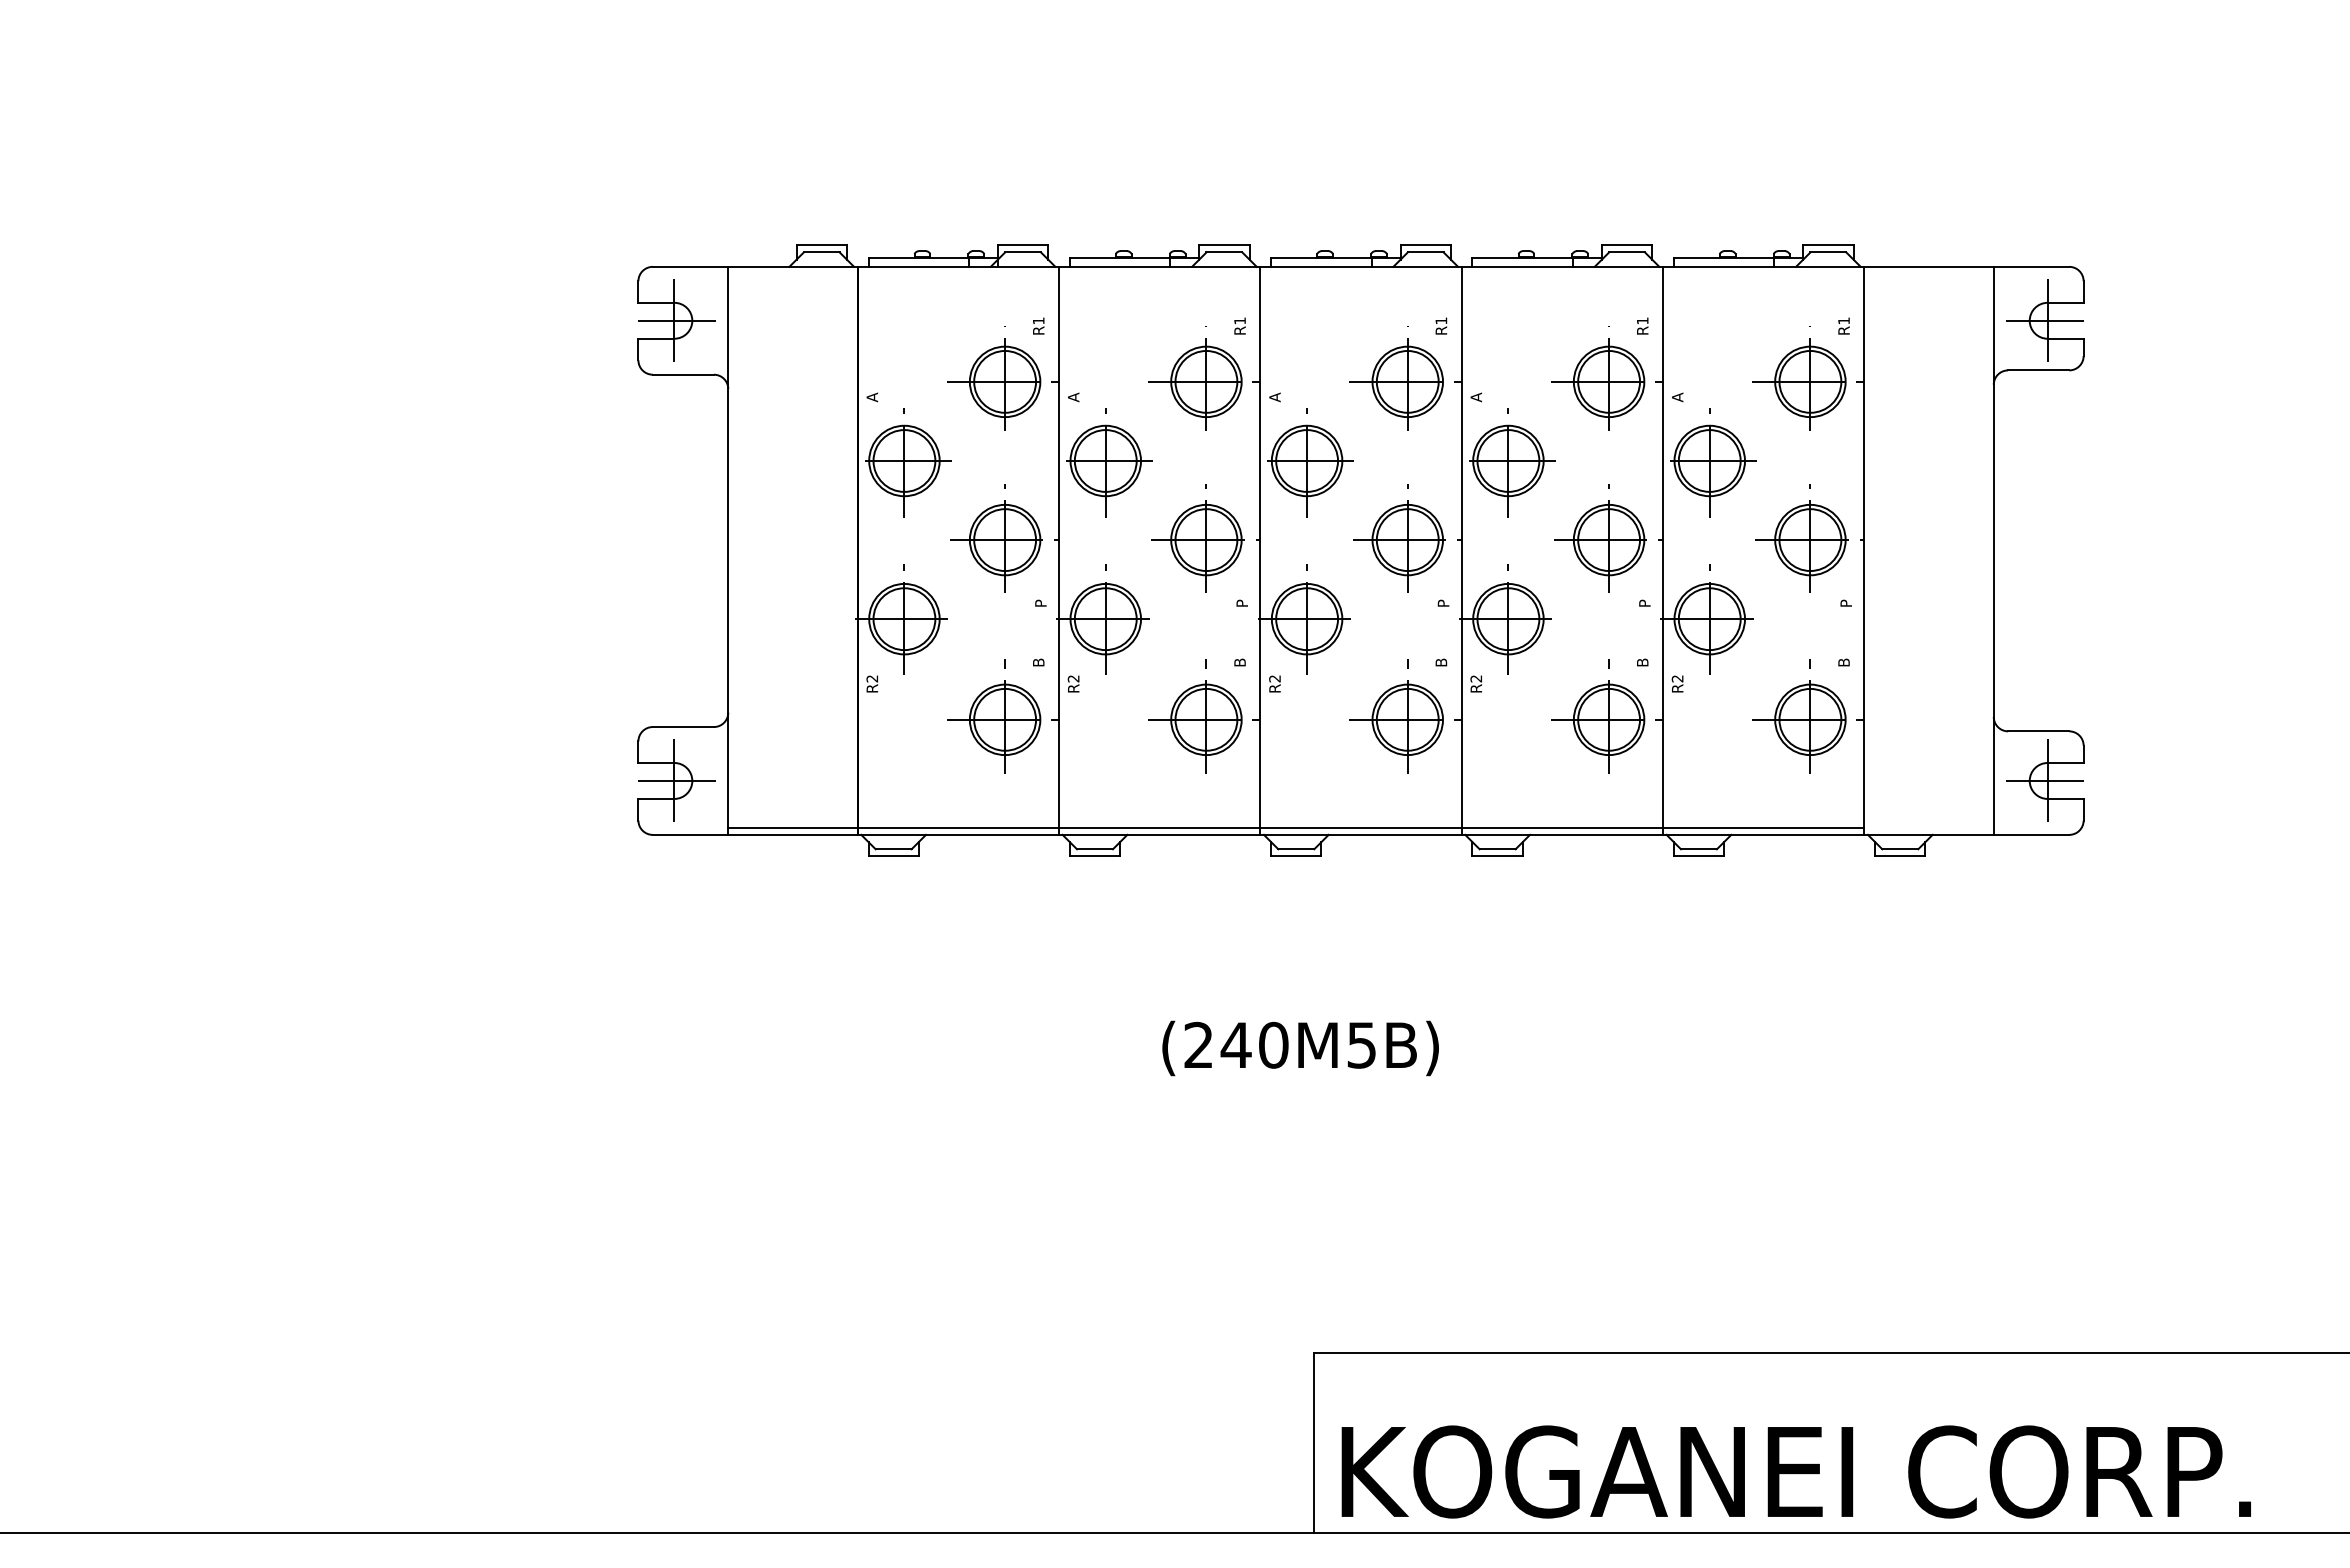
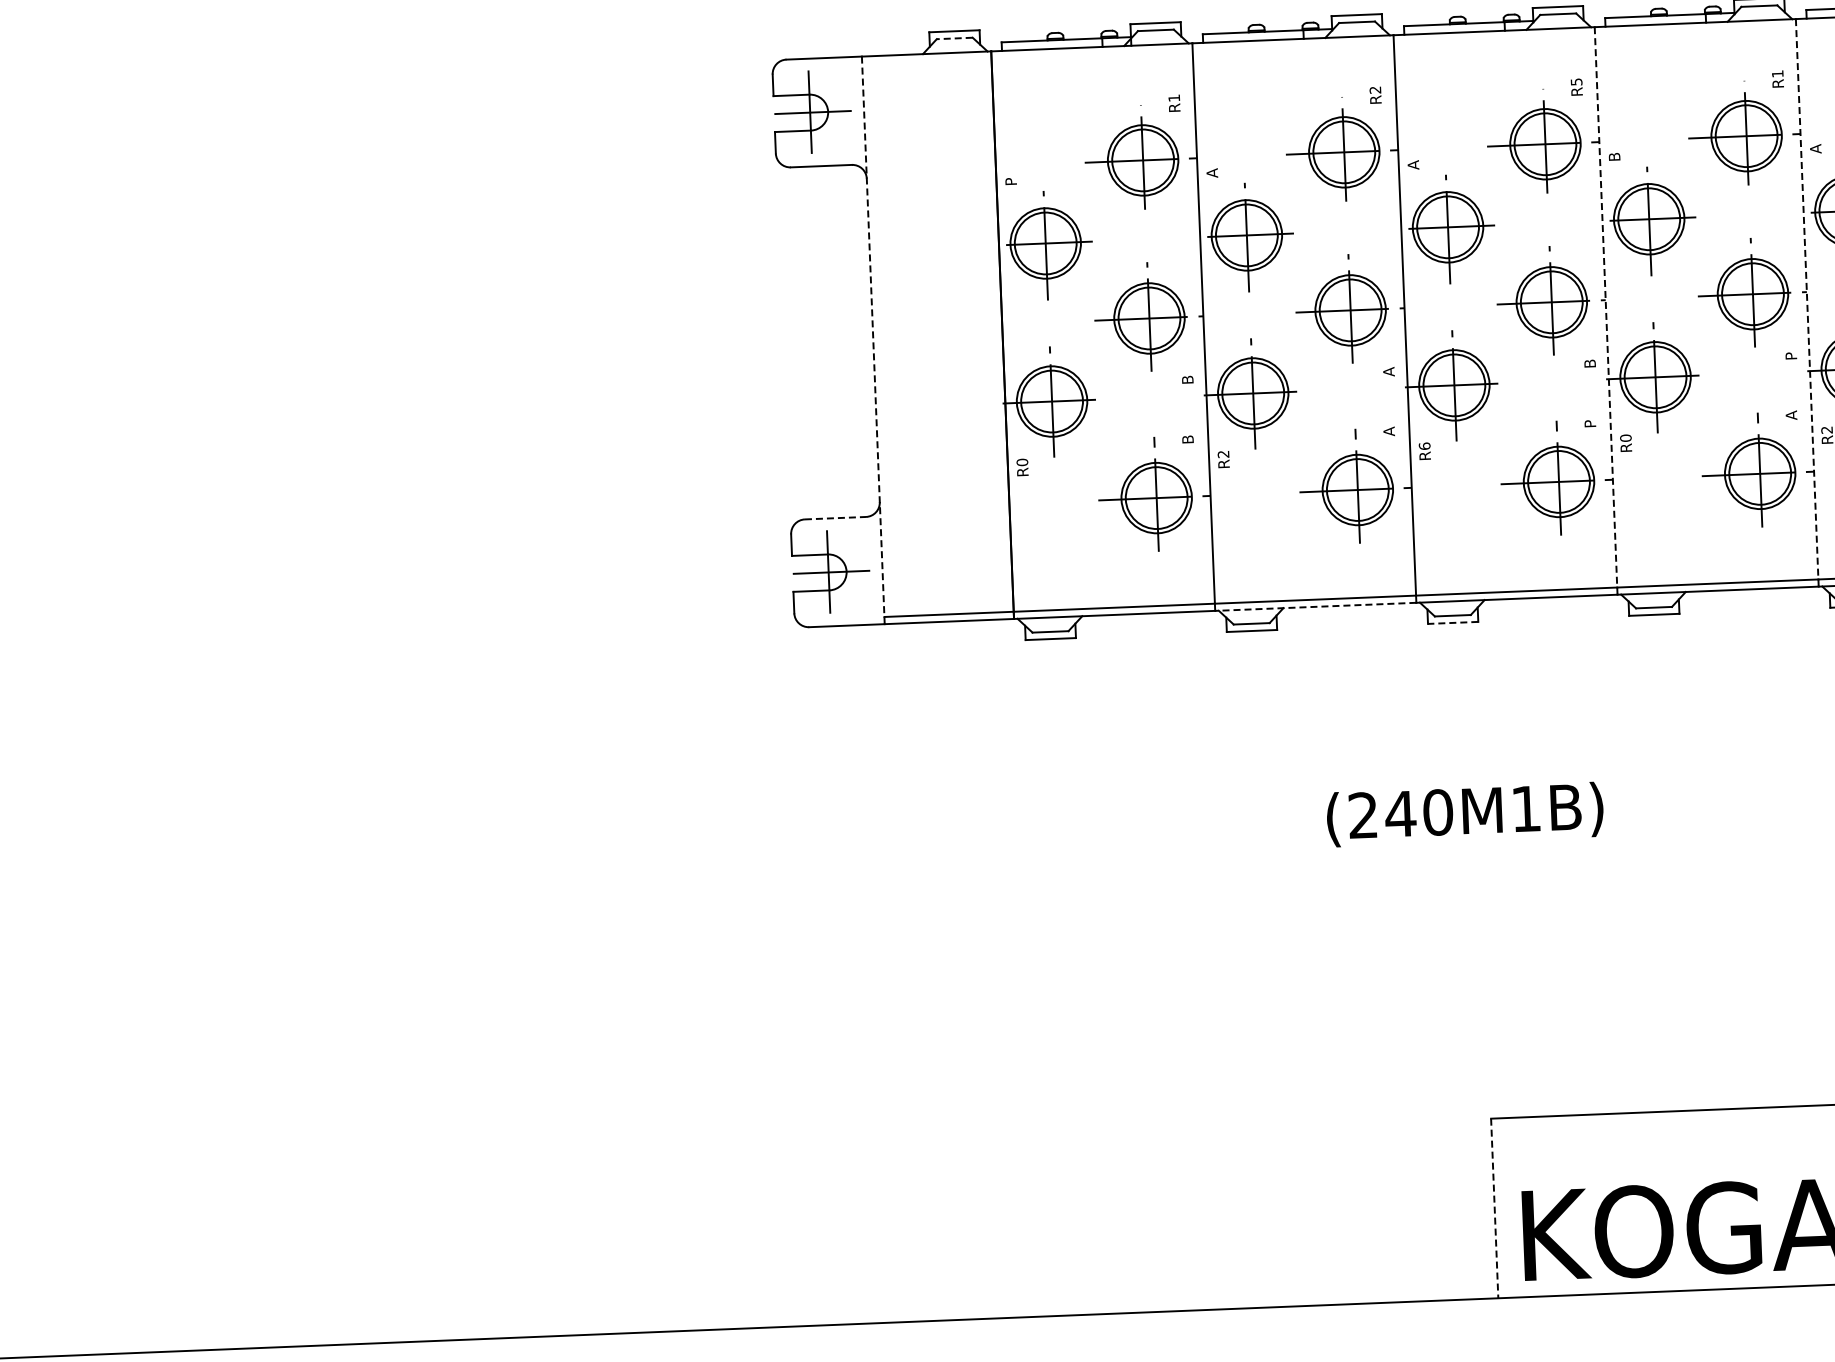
line: (821, 252) -> (954, 38), solid -> dashed
text: (1239, 320) -> (1374, 89), R1 -> R2
text: (1441, 320) -> (1576, 81), R1 -> R5
text: (872, 397) -> (1011, 181), A -> P
text: (1476, 397) -> (1614, 157), A -> B
line: (1461, 550) -> (1605, 310), solid -> dashed
line: (1663, 550) -> (1807, 302), solid -> dashed
line: (728, 551) -> (873, 340), solid -> dashed
text: (1040, 602) -> (1187, 379), P -> B
text: (1241, 602) -> (1388, 371), P -> A
text: (1443, 602) -> (1590, 363), P -> B
text: (1441, 661) -> (1590, 422), B -> P
text: (1239, 662) -> (1388, 431), B -> A
text: (1642, 662) -> (1791, 415), B -> A
text: (872, 678) -> (1022, 462), R2 -> R0
text: (1274, 678) -> (1424, 445), R2 -> R6
text: (1476, 678) -> (1626, 437), R2 -> R0
line: (683, 727) -> (835, 518), solid -> dashed
line: (1159, 834) -> (1315, 606), solid -> dashed
line: (1295, 856) -> (1452, 622), solid -> dashed
text: (1361, 1045) -> (1525, 809), (240M5B) -> (240M1B)
line: (1314, 1443) -> (1494, 1208), solid -> dashed

